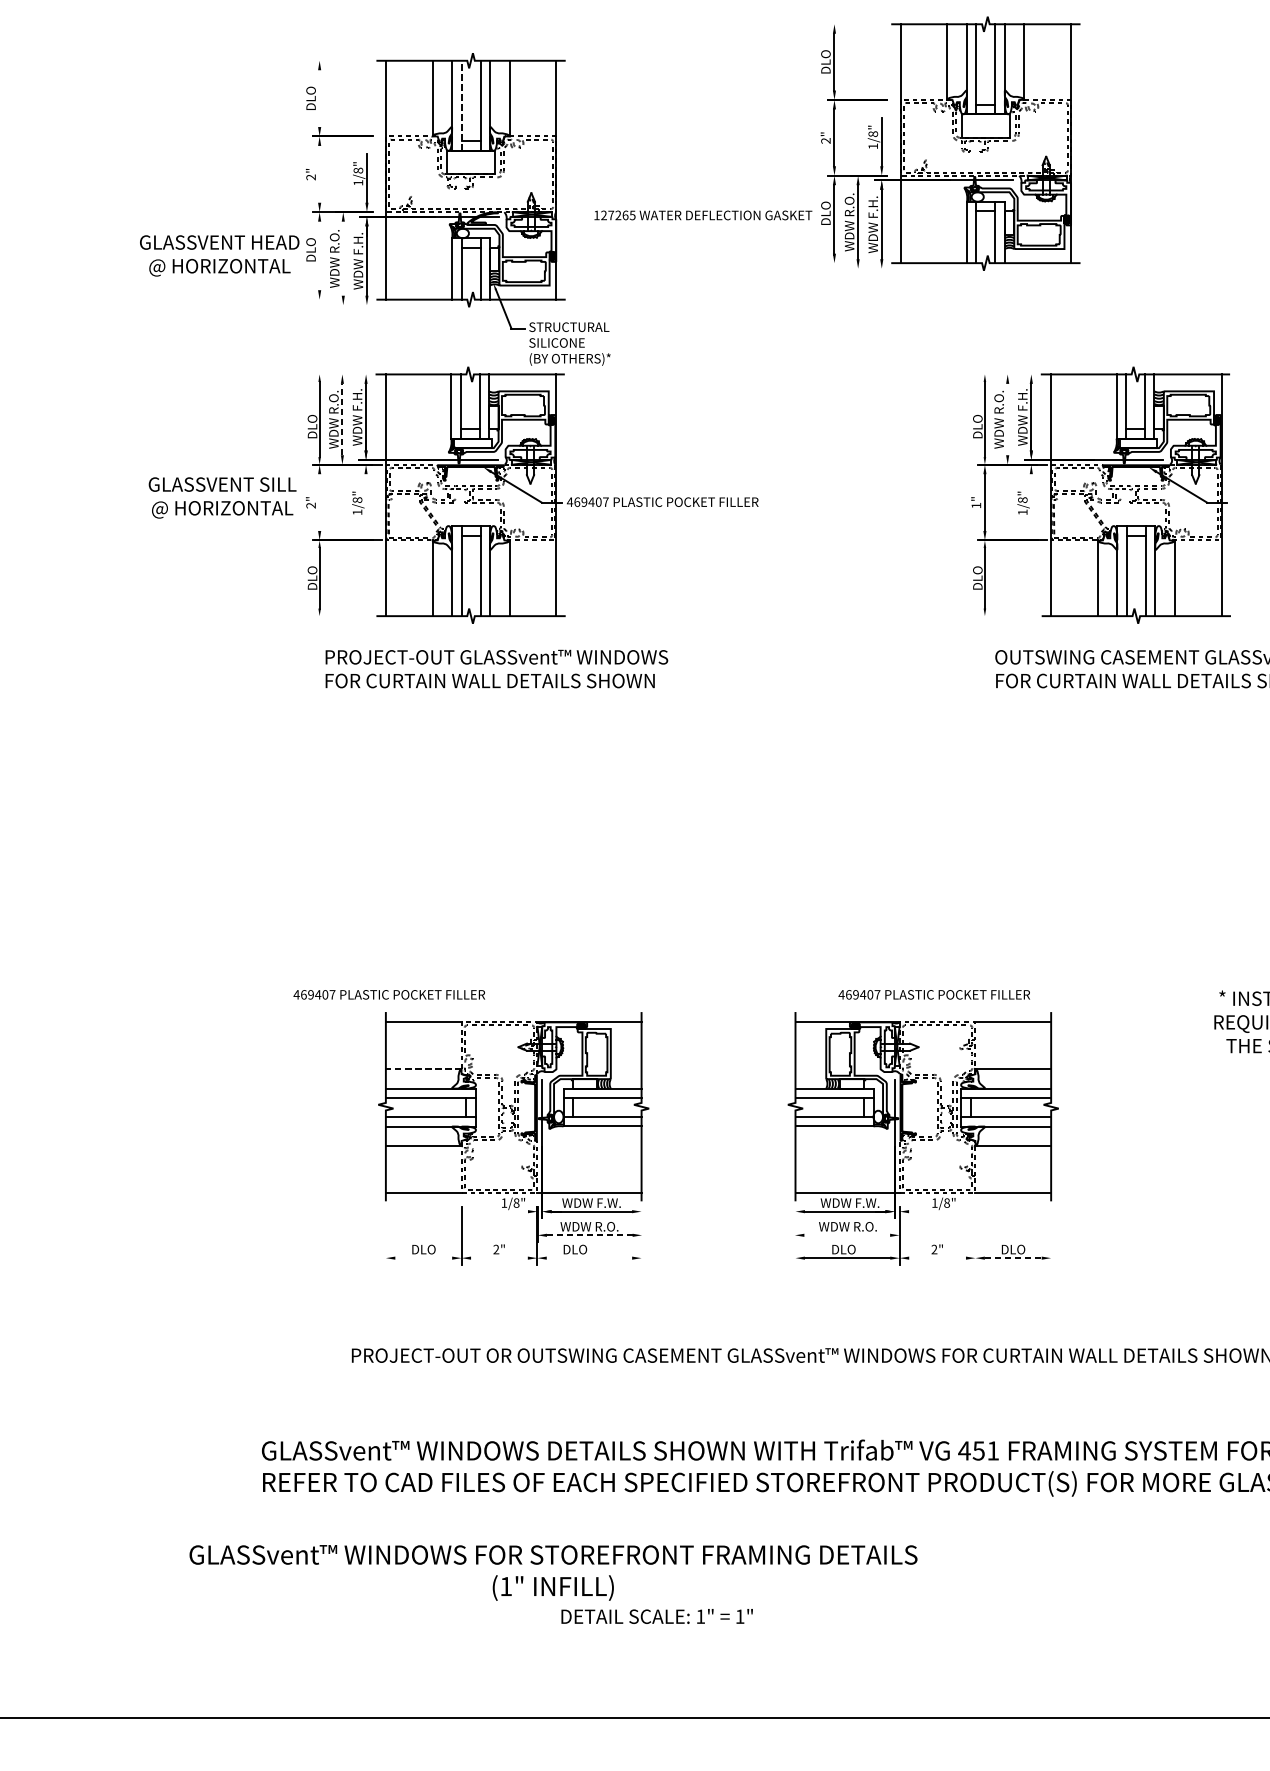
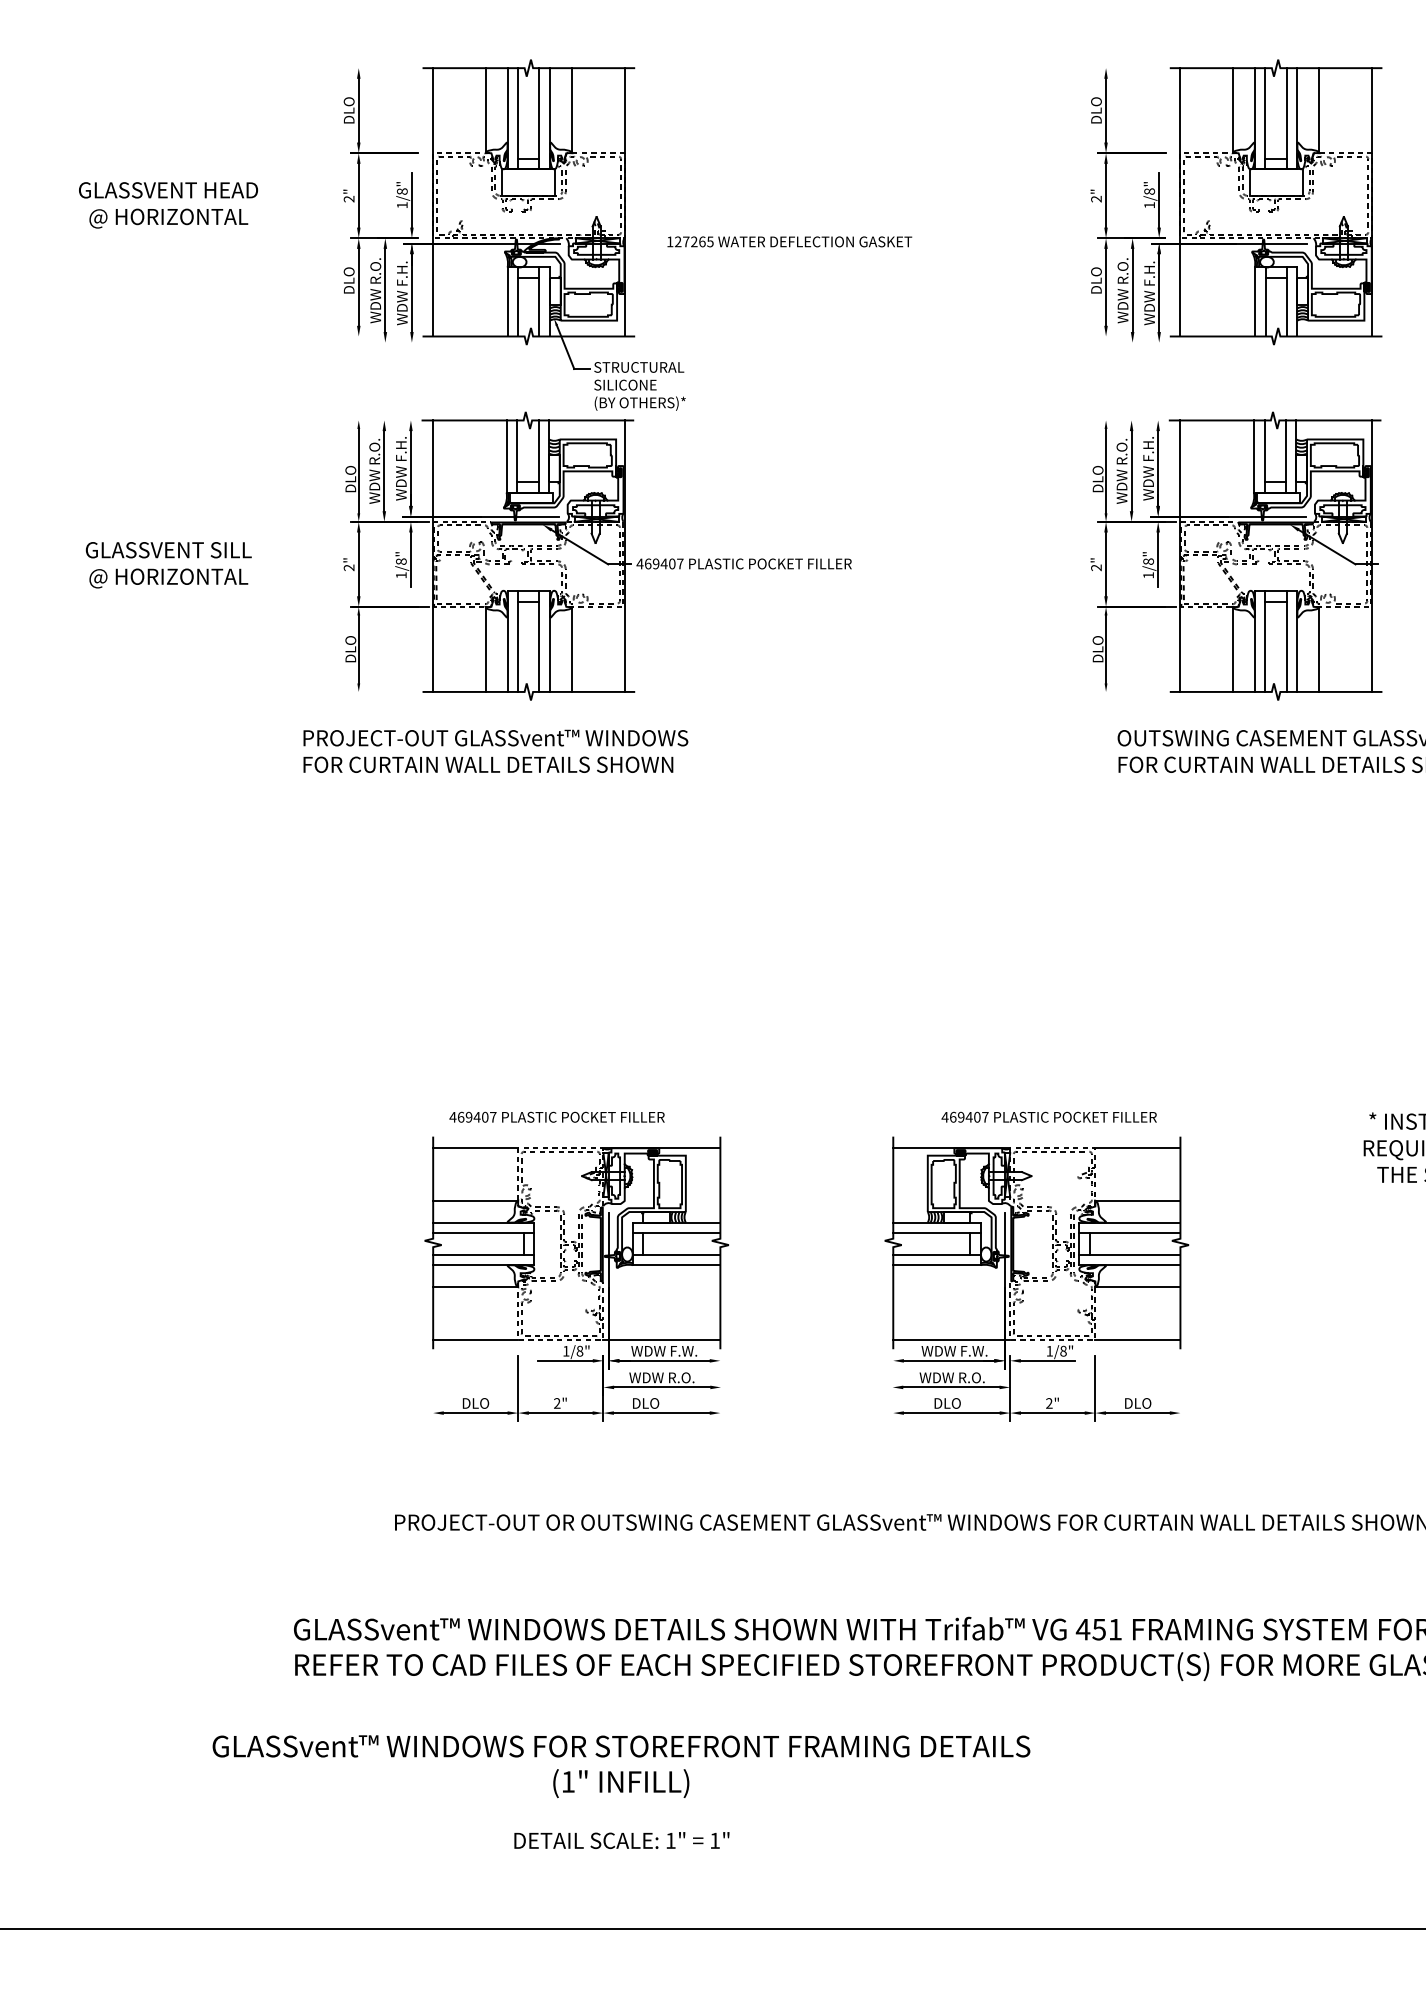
line: (319, 98) -> (358, 110), added
line: (461, 105) -> (518, 118), dashed -> solid
part: (950, 143) -> (1236, 202), moved
line: (319, 174) -> (358, 195), added
text: (219, 256) -> (168, 205), moved
line: (319, 256) -> (358, 287), added
line: (343, 258) -> (385, 290), added
line: (342, 418) -> (384, 470), dashed -> solid
line: (1007, 419) -> (1131, 471), added
text: (222, 498) -> (168, 565), moved
line: (365, 498) -> (410, 559), added
line: (1031, 498) -> (1158, 559), added
line: (319, 502) -> (358, 564), added
text: (976, 505) -> (1096, 567), 1" -> 2"
text: (496, 668) -> (495, 750), moved
text: (388, 994) -> (556, 1116), moved
line: (423, 1068) -> (475, 1200), dashed -> solid
line: (503, 1211) -> (565, 1360), added
line: (932, 1211) -> (1047, 1360), added
line: (590, 1235) -> (662, 1387), dashed -> solid
line: (847, 1235) -> (951, 1387), added
line: (975, 1235) -> (1095, 1387), added
line: (423, 1258) -> (475, 1413), added
line: (499, 1258) -> (560, 1413), added
line: (590, 1258) -> (662, 1413), added
line: (937, 1258) -> (1052, 1413), added
line: (1012, 1258) -> (1137, 1413), dashed -> solid
text: (656, 1616) -> (621, 1840), moved

